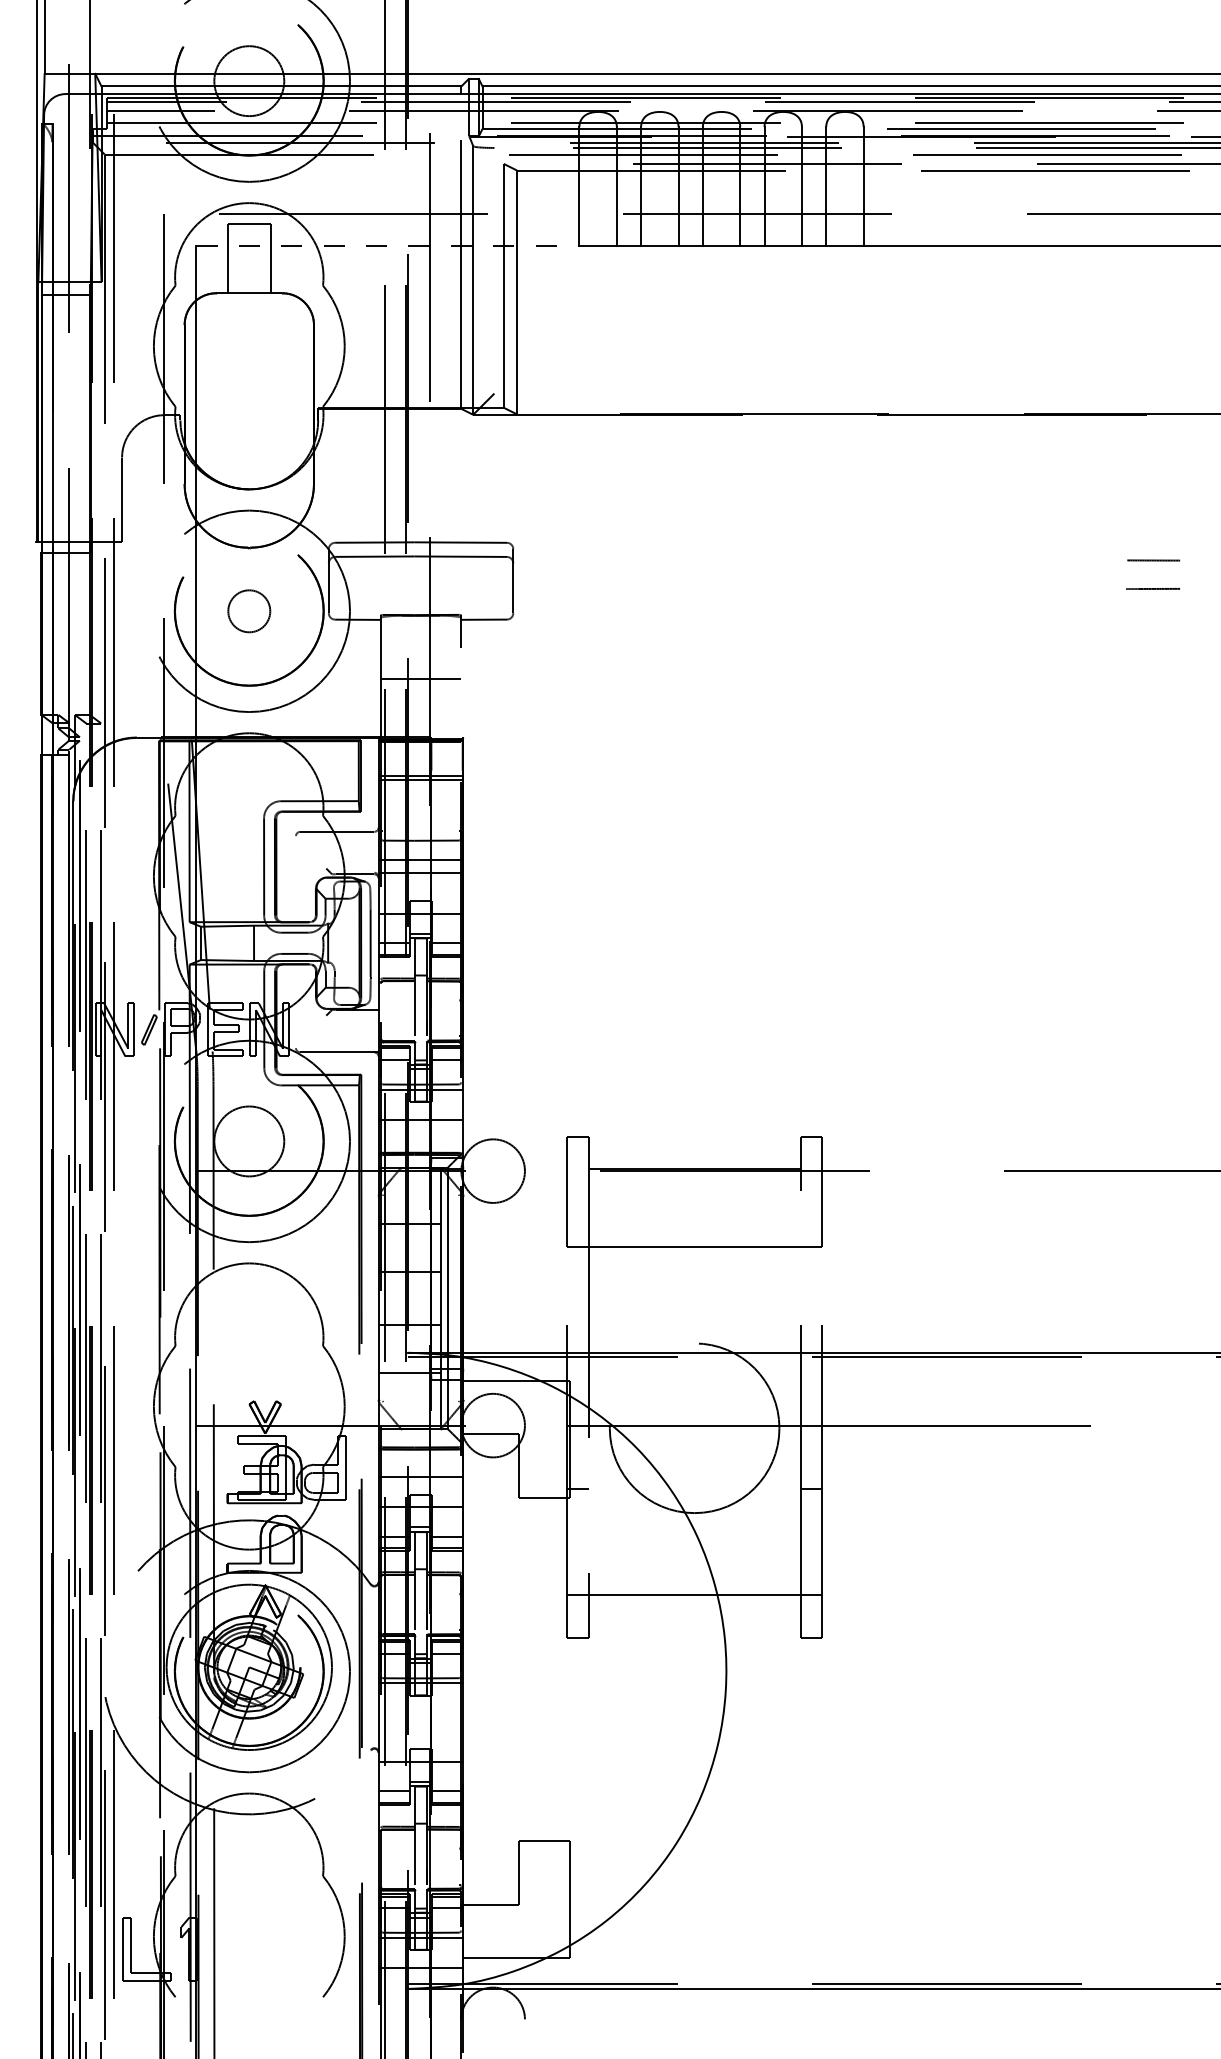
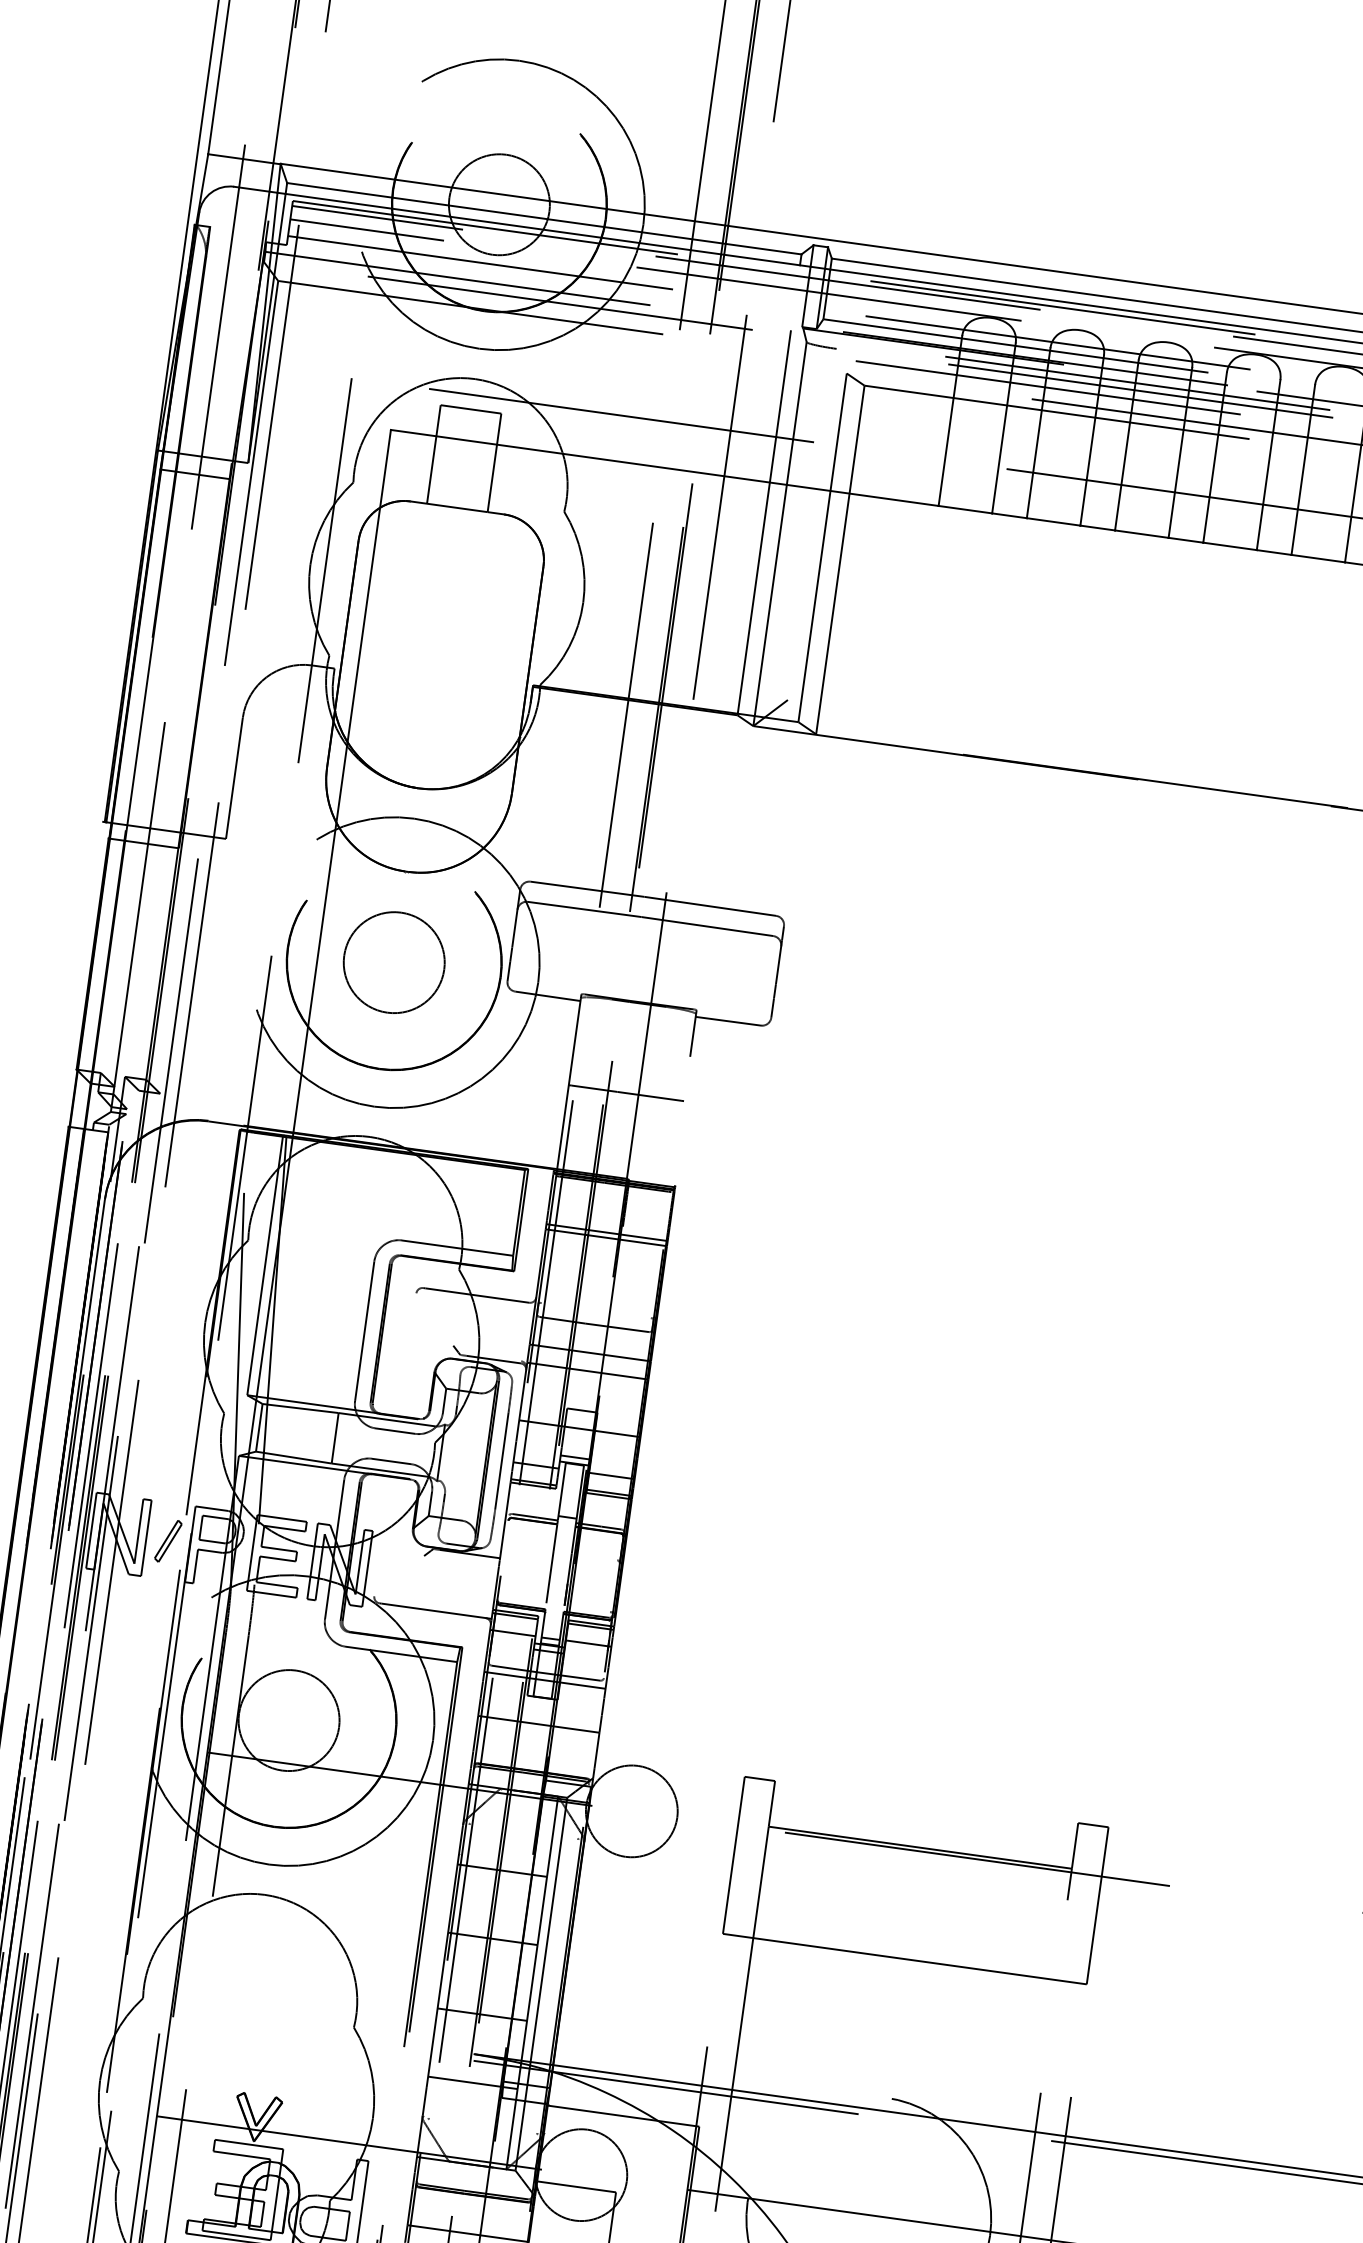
line: (387, 246) -> (664, 468), dashed -> solid
circle: (249, 611) -> (394, 962), size x1.67

